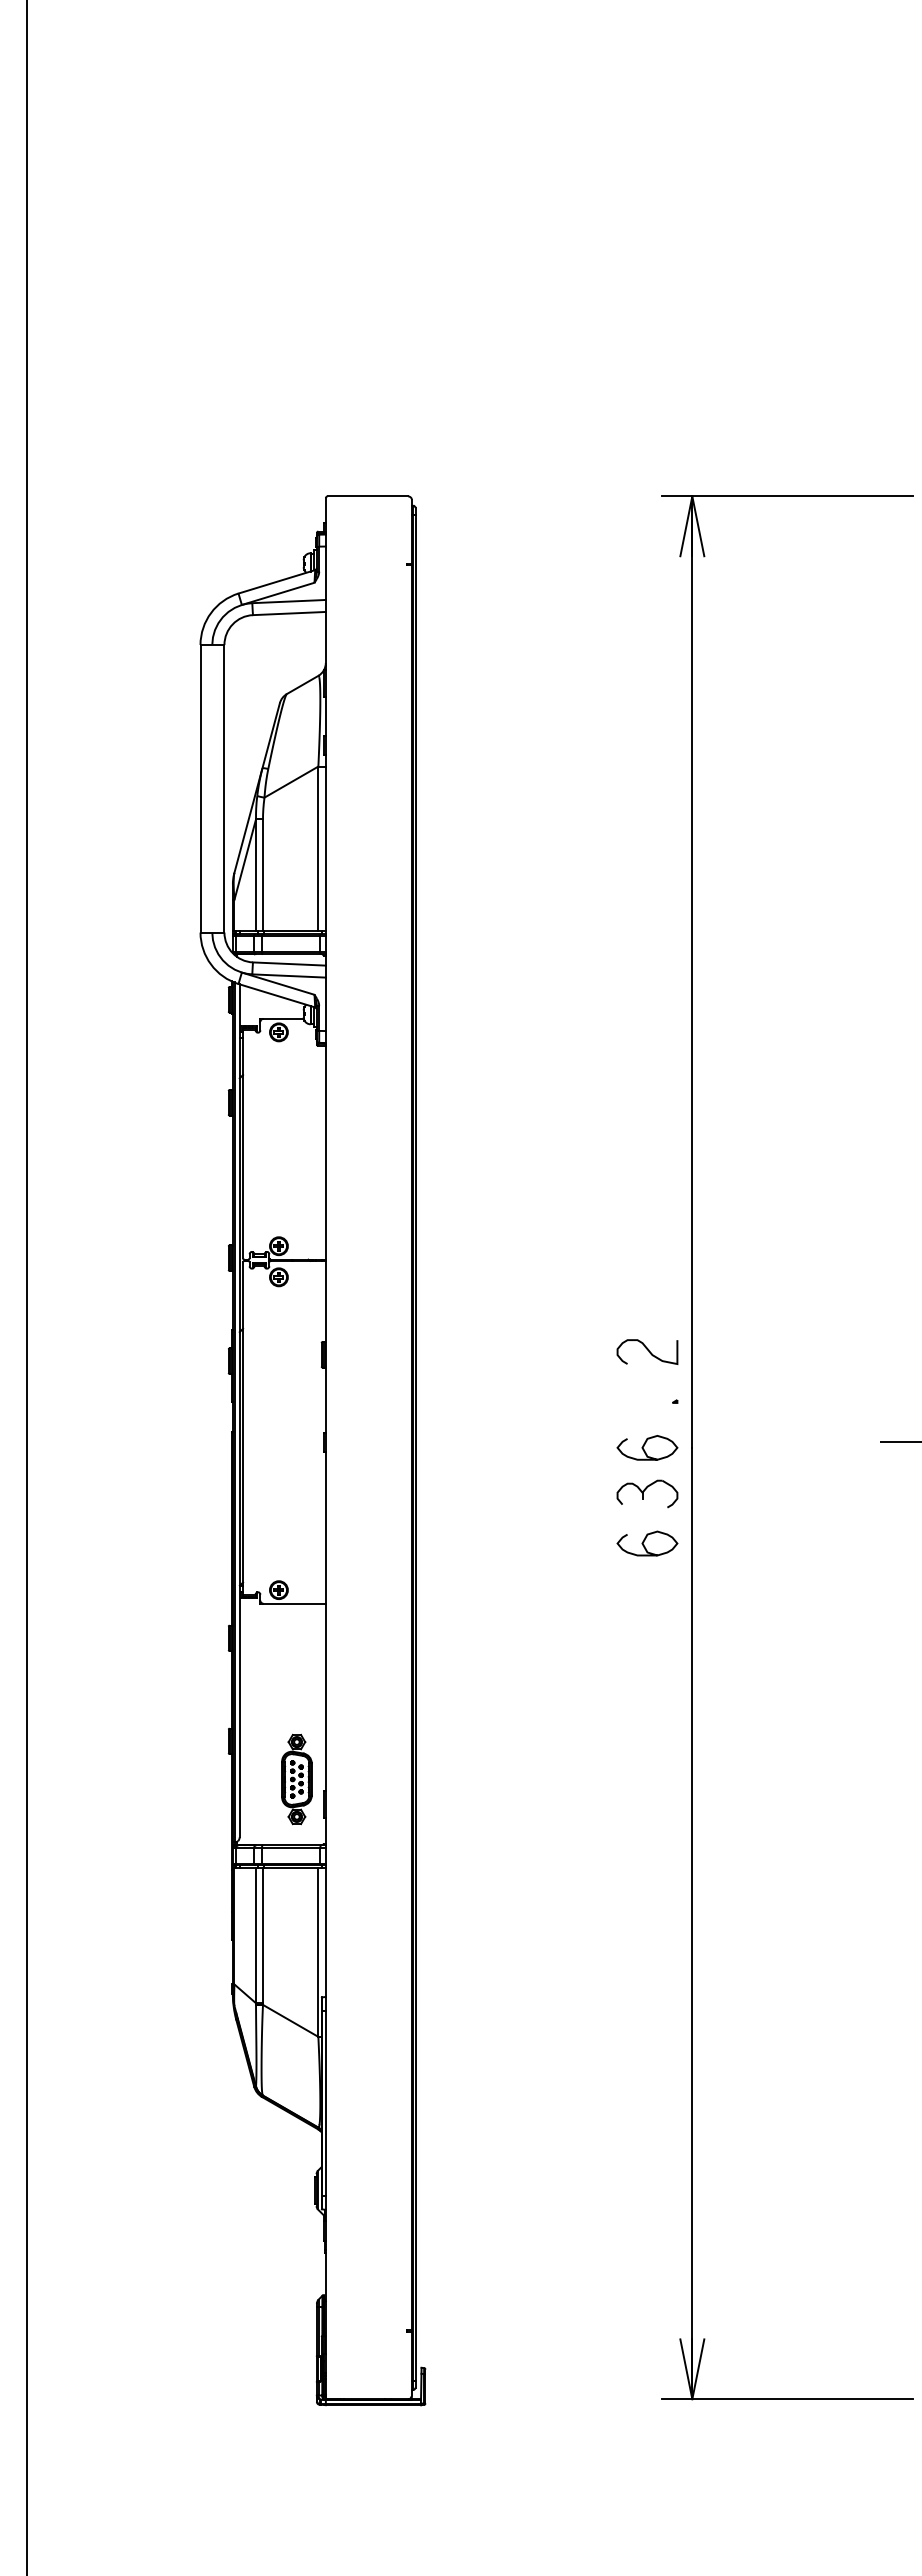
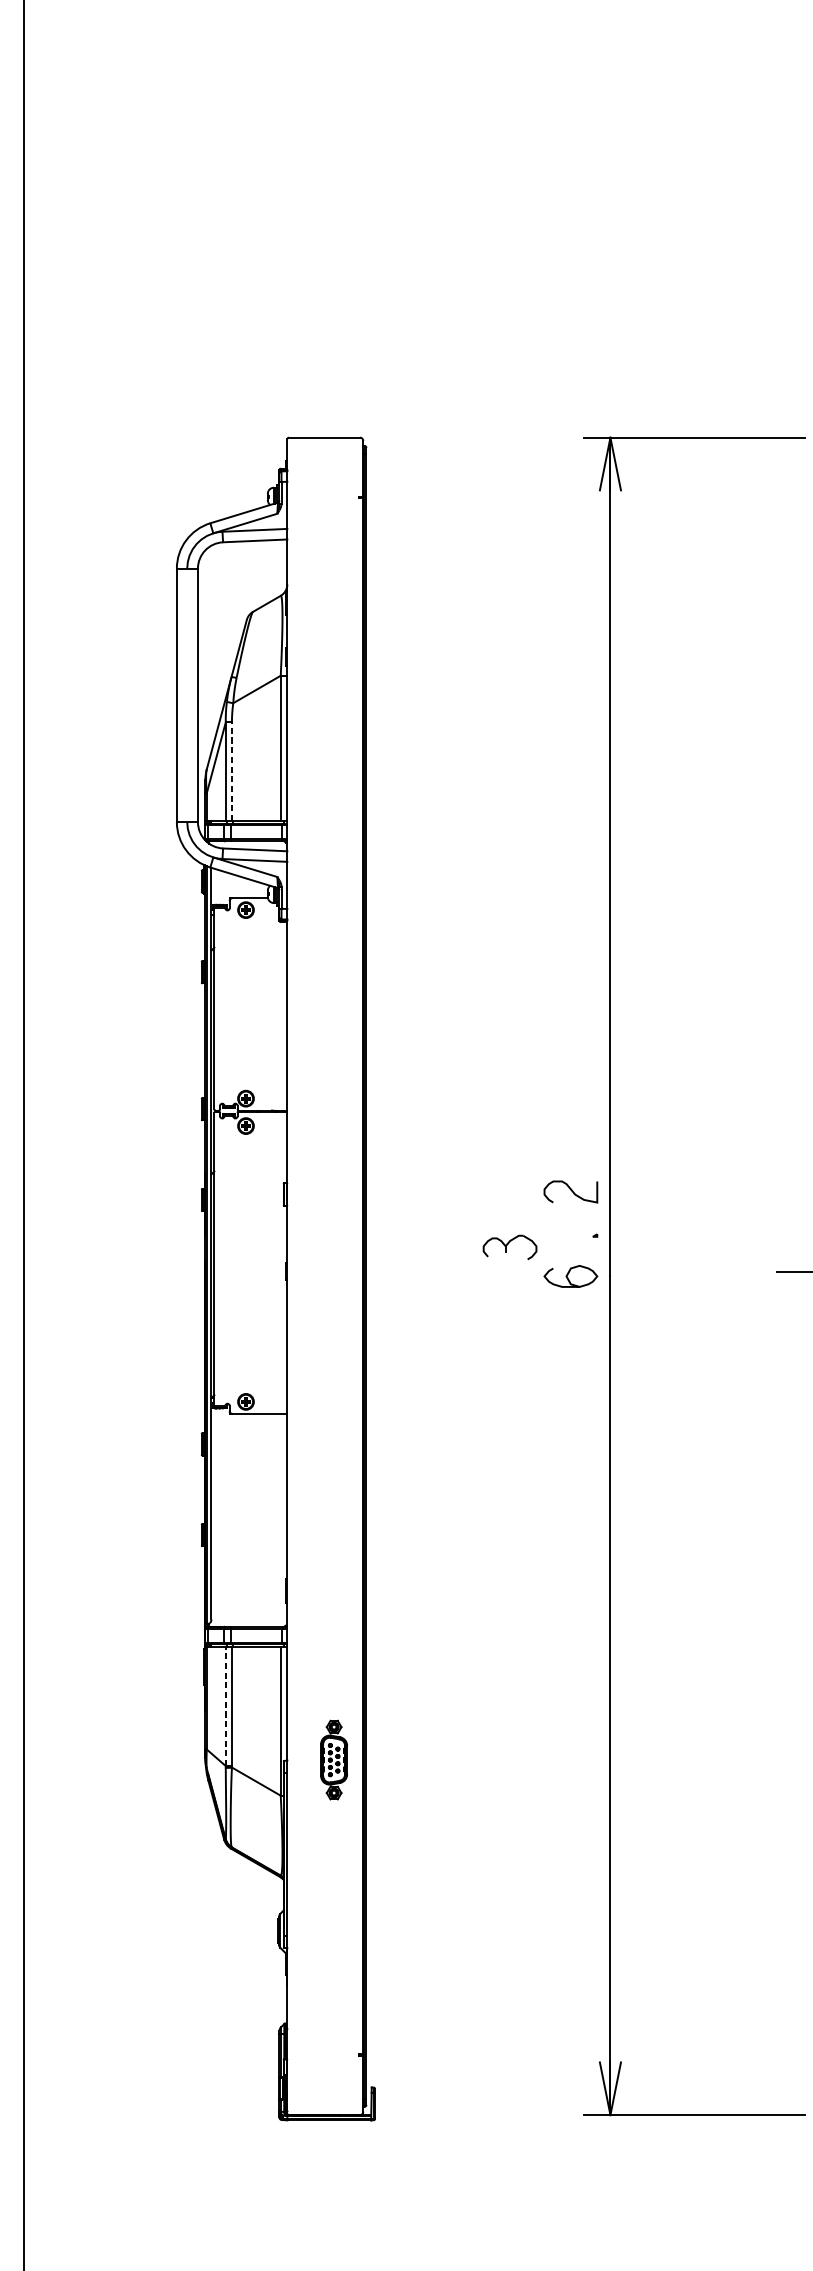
line: (262, 874) -> (231, 770), solid -> dashed
part: (647, 1493) -> (510, 1247), moved
curve: (644, 1542) -> (568, 1359), removed
part: (296, 1779) -> (333, 1760), moved
line: (256, 1935) -> (226, 1706), solid -> dashed

